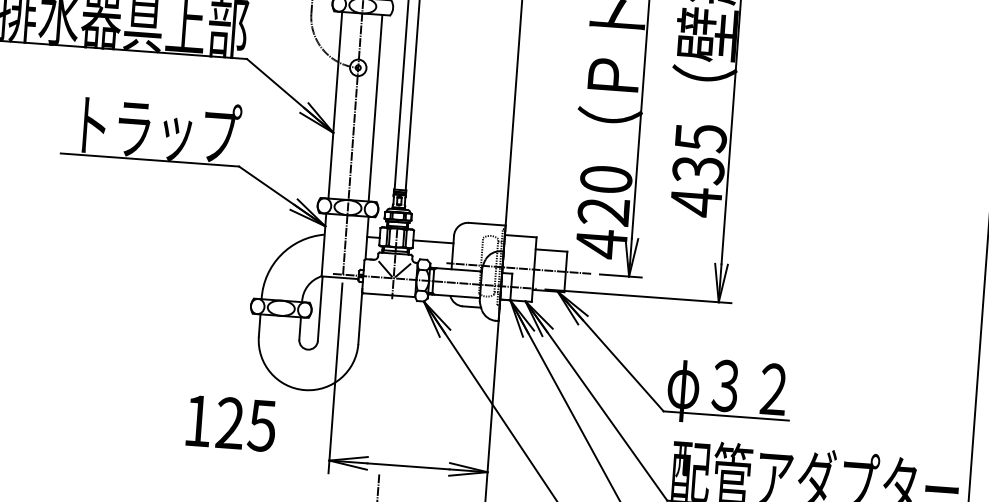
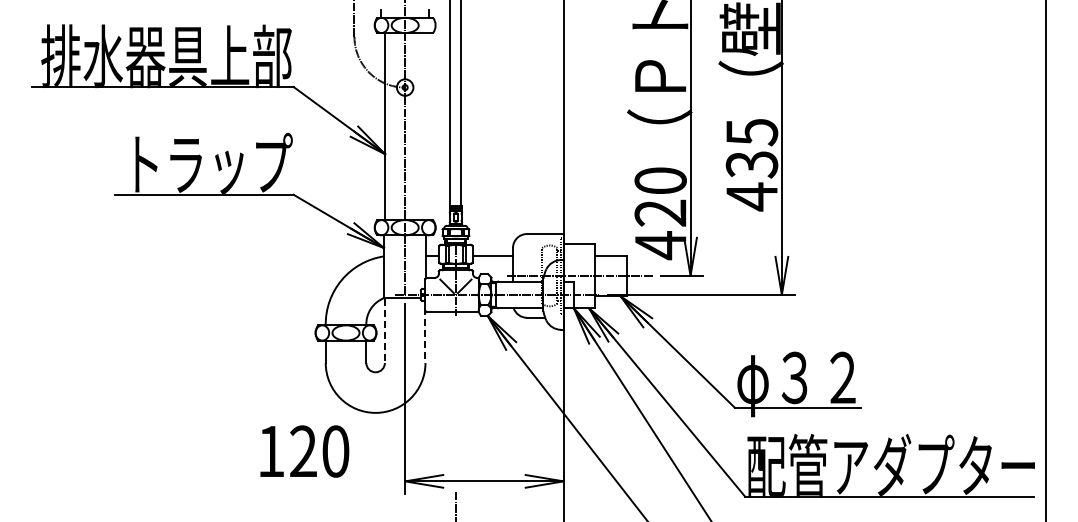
line: (375, 108) -> (425, 126), removed
line: (319, 309) -> (384, 331), solid -> dashed
line: (360, 316) -> (425, 335), solid -> dashed
text: (262, 425) -> (335, 451), 125 -> 120

